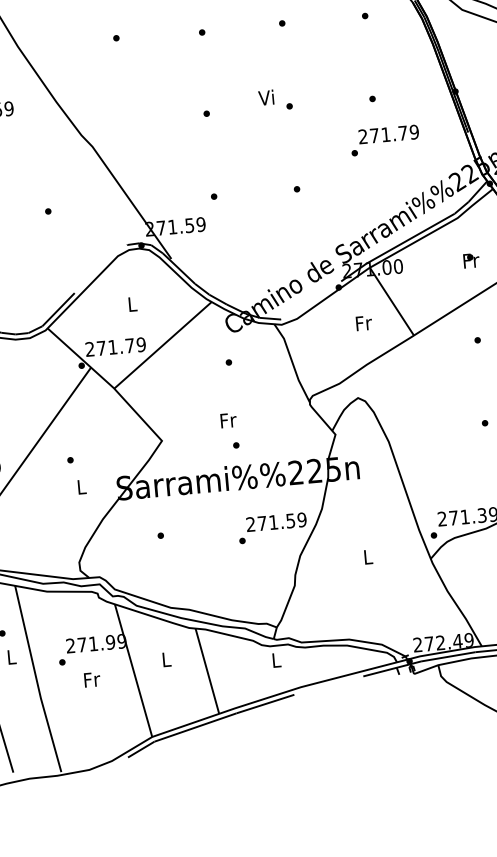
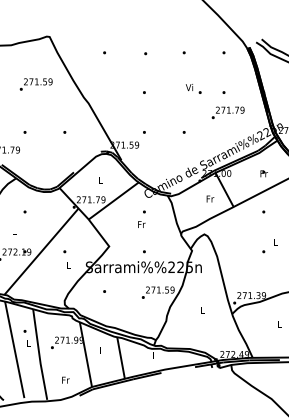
text: (274, 99) -> (193, 88), moved
text: (227, 420) -> (141, 224), moved
text: (91, 678) -> (65, 379), moved

